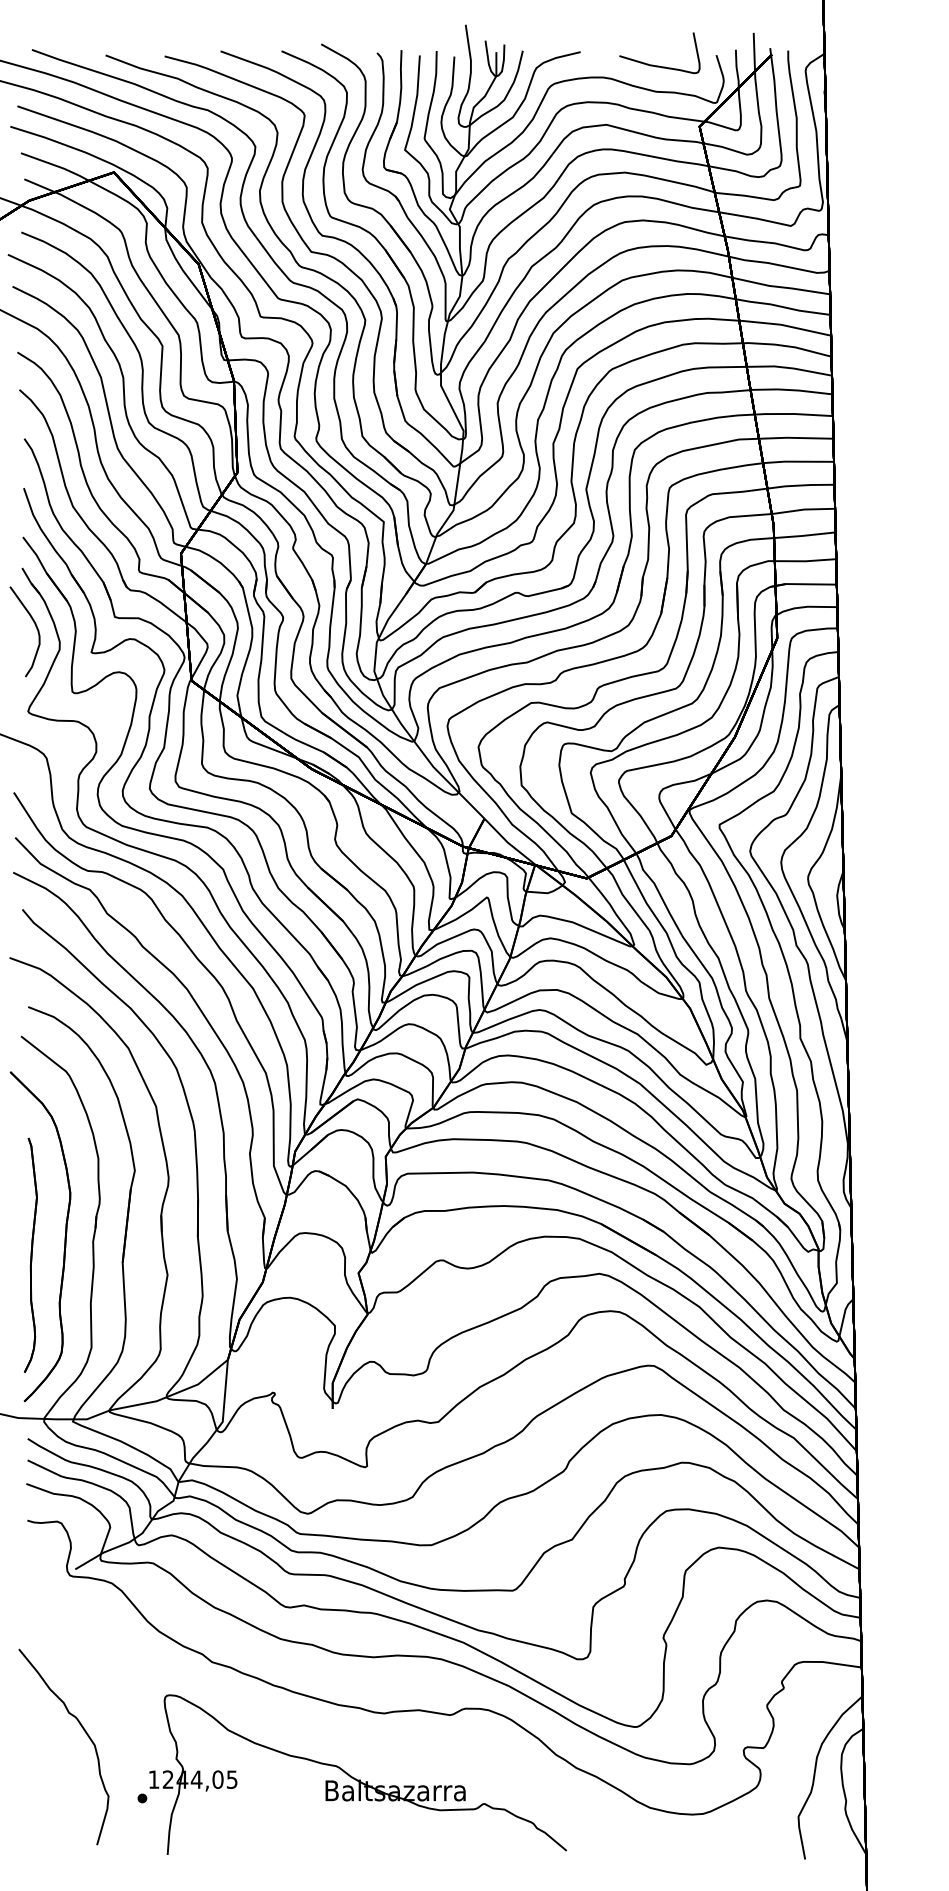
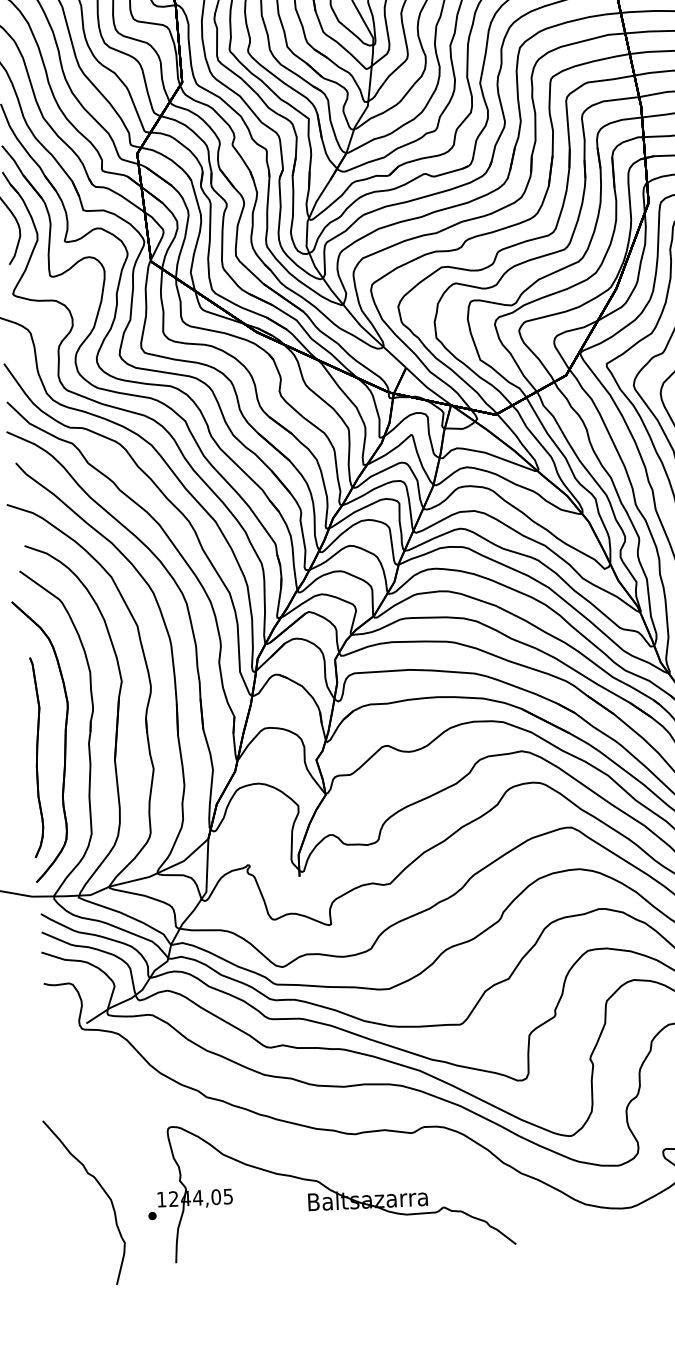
curve: (85, 1733) -> (102, 1190), moved

